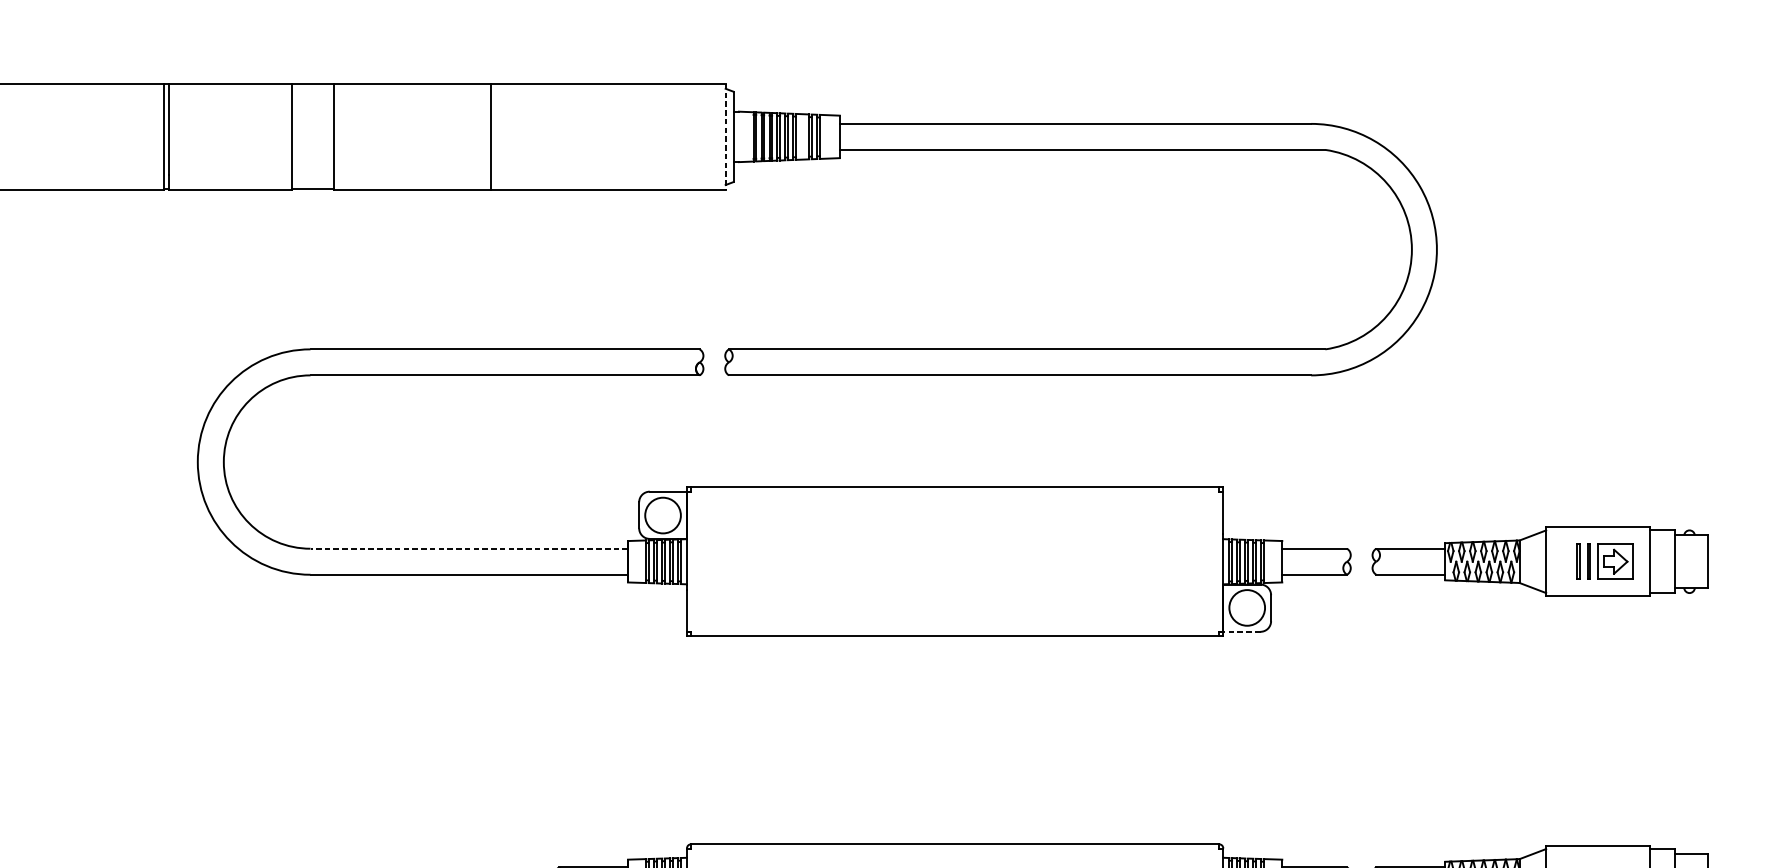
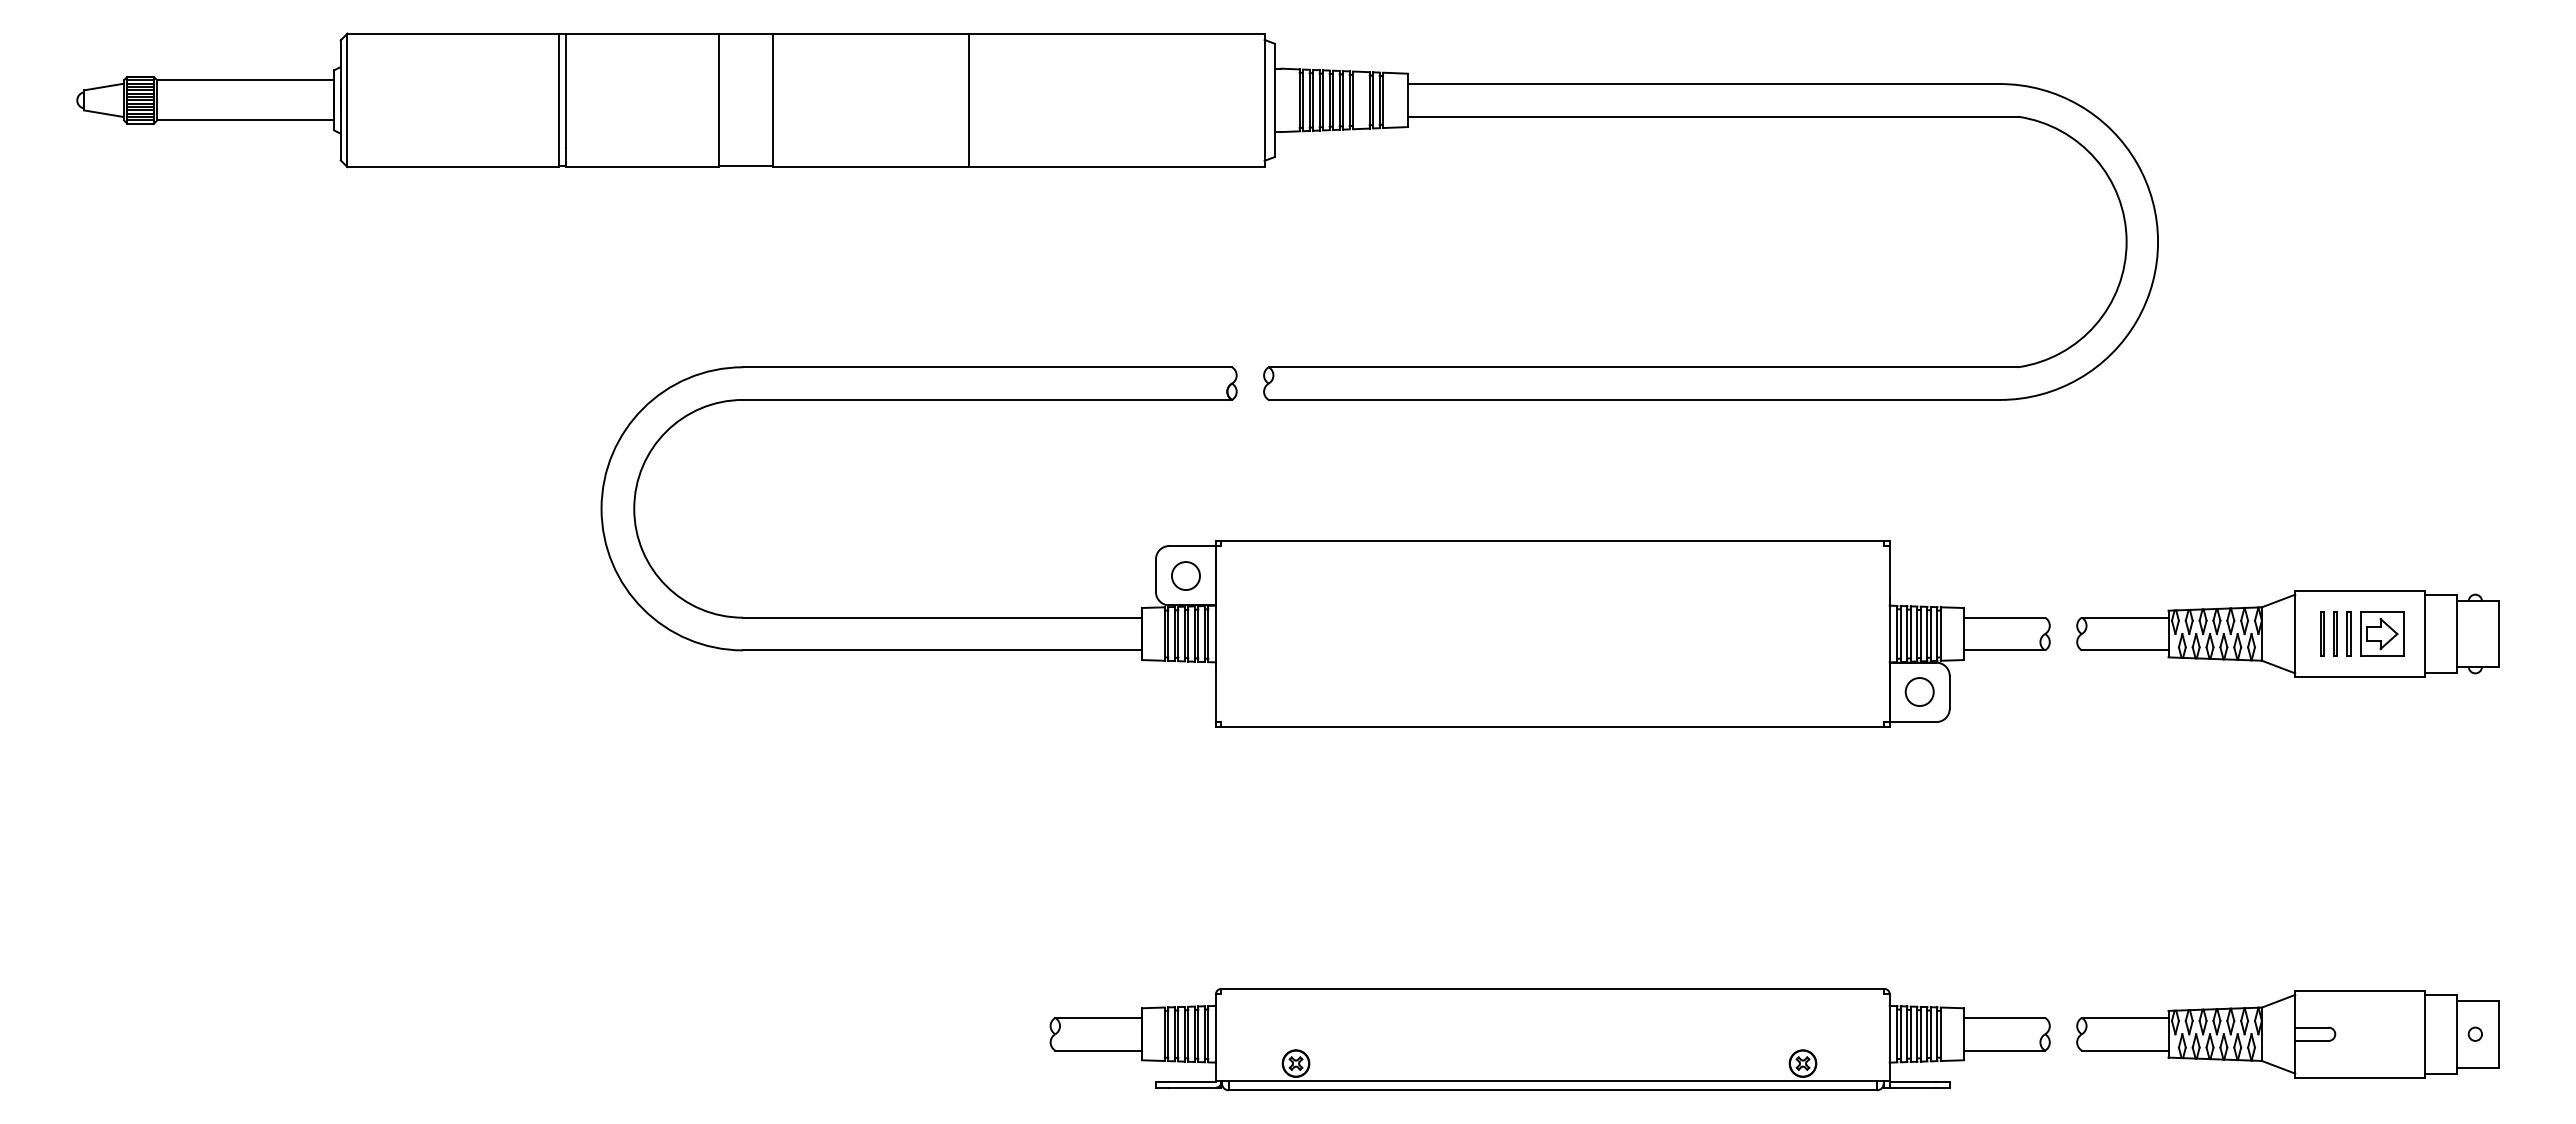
line: (725, 136) -> (1264, 100), dashed -> solid
circle: (662, 515) -> (1185, 576), size x0.62
line: (469, 548) -> (942, 617), dashed -> solid
line: (1567, 561) -> (2321, 633), added
circle: (1247, 608) -> (1919, 692), size x0.62
line: (1241, 632) -> (1912, 722), dashed -> solid

